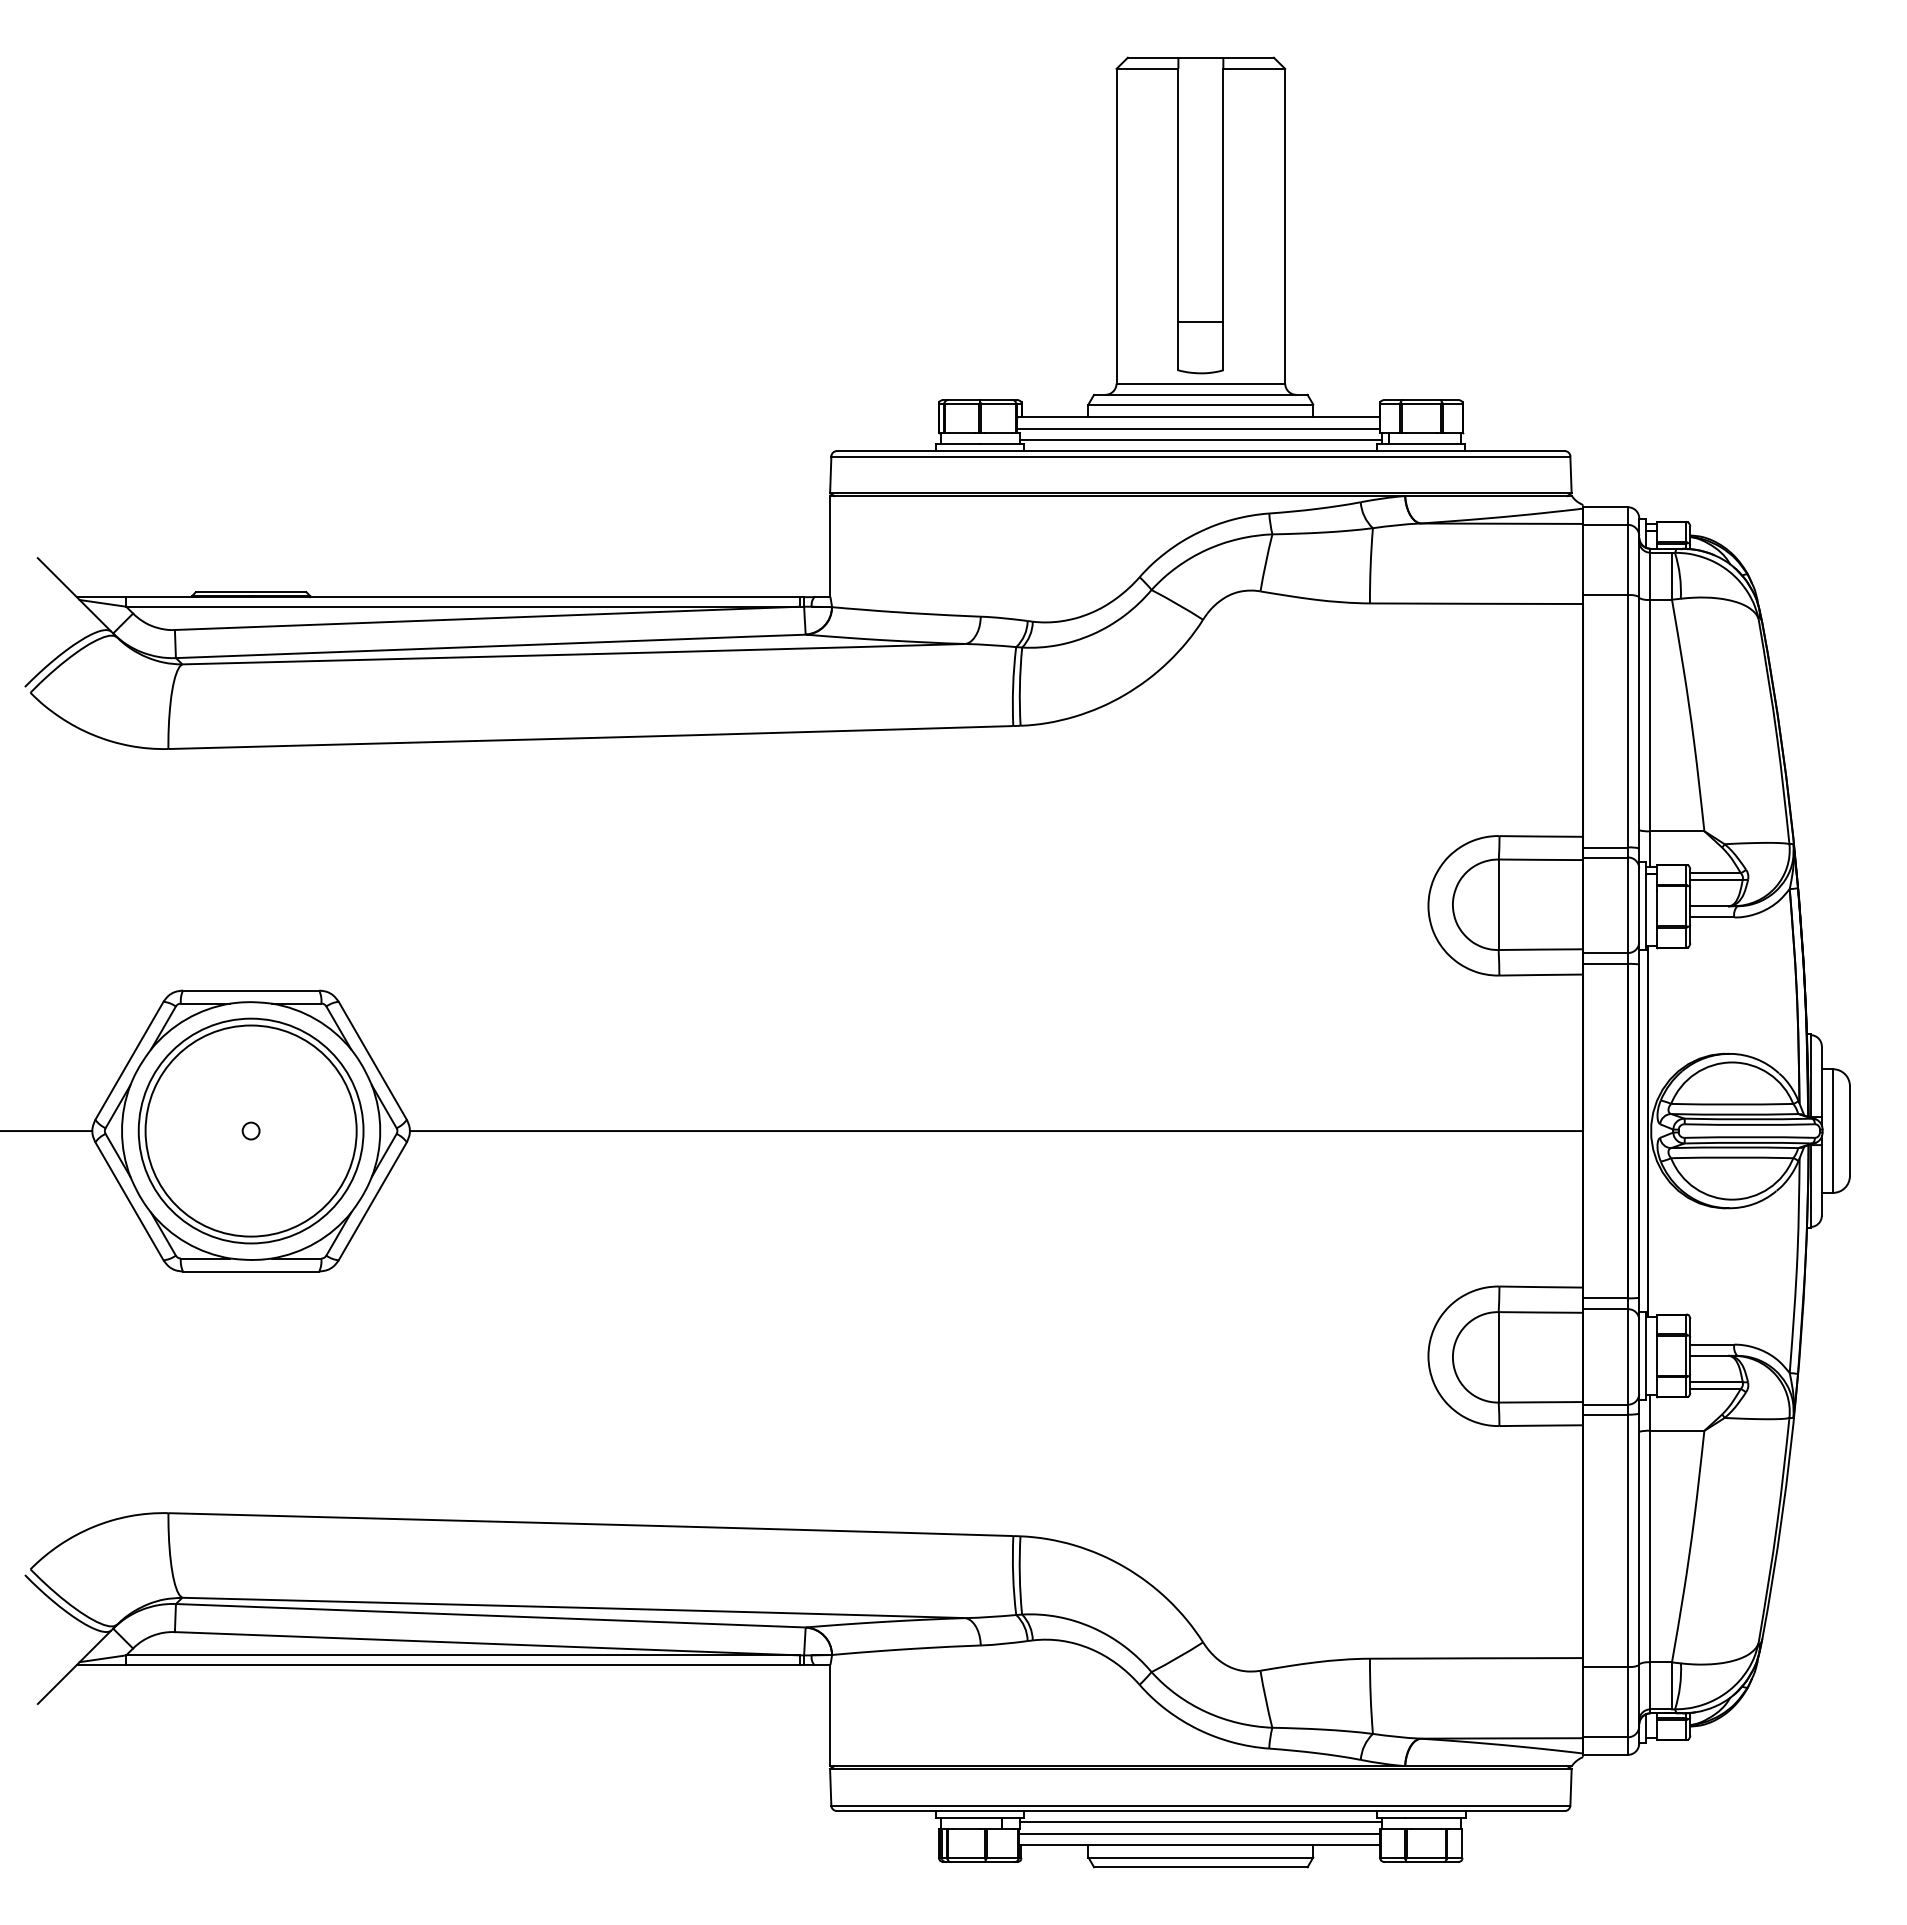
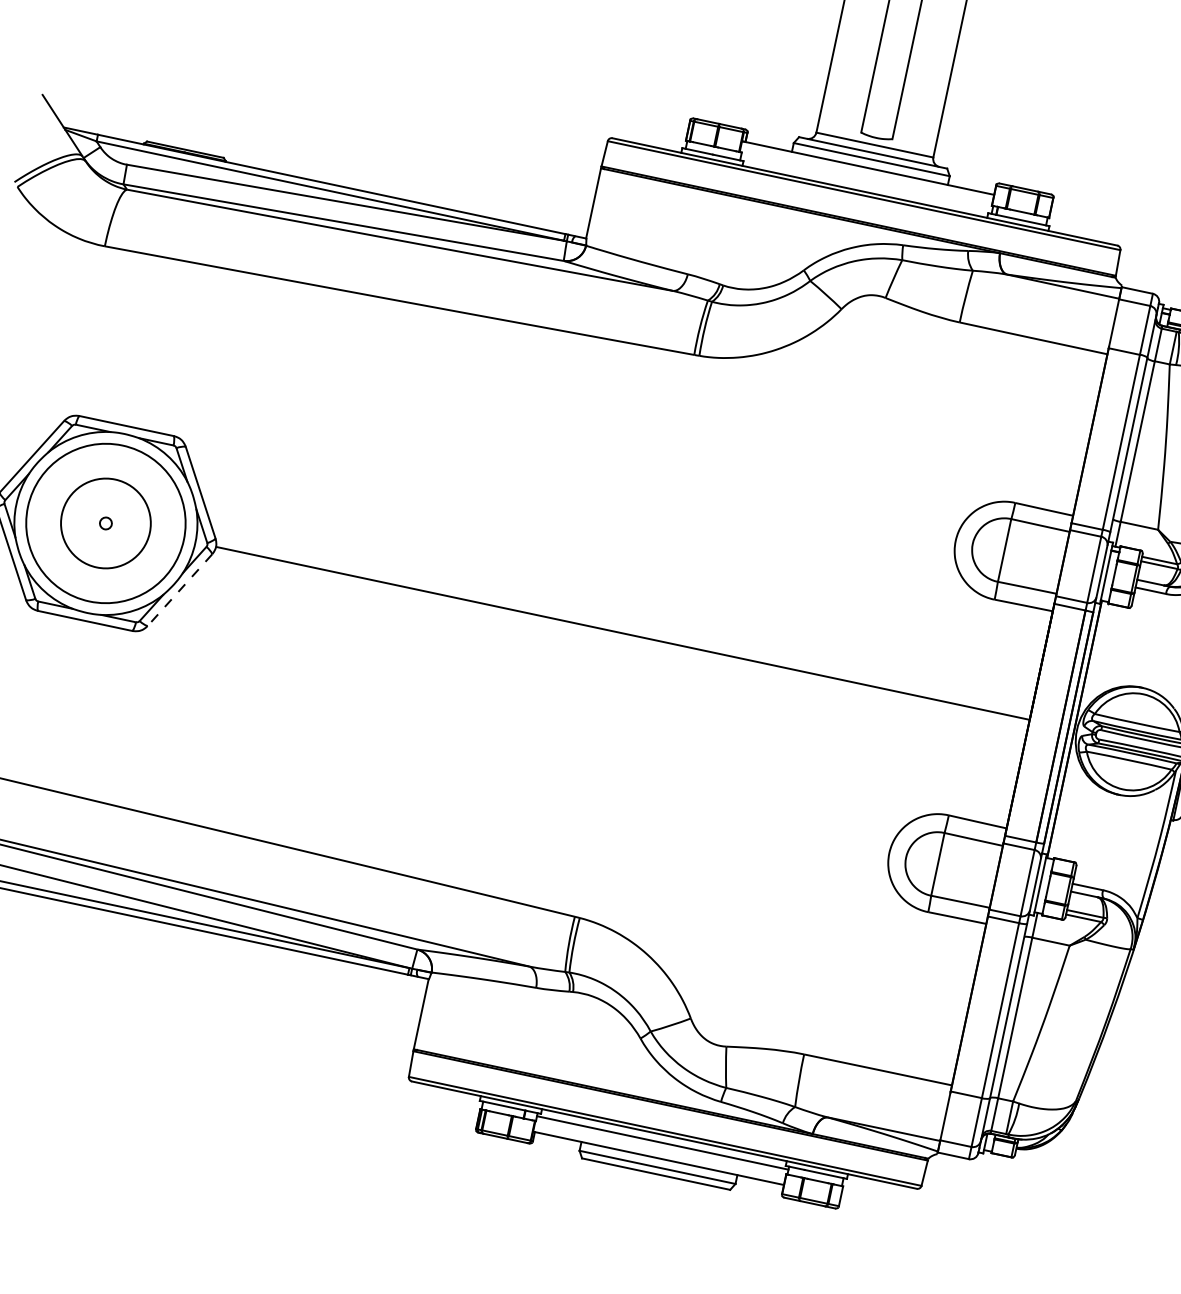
line: (1200, 321) -> (883, 101), removed
line: (1198, 428) -> (866, 175), removed
line: (1200, 439) -> (866, 183), removed
circle: (250, 1130) -> (105, 523), size x0.6
line: (372, 1201) -> (179, 590), solid -> dashed
line: (1199, 1833) -> (660, 1150), removed

